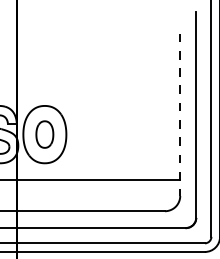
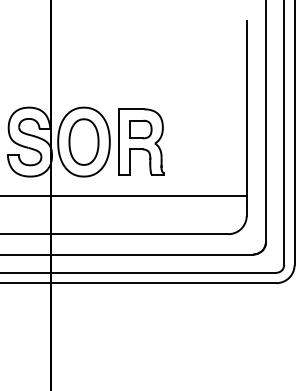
line: (180, 114) -> (246, 118), dashed -> solid
part: (44, 134) -> (83, 141), size x1.43
part: (92, 134) -> (141, 141), added

